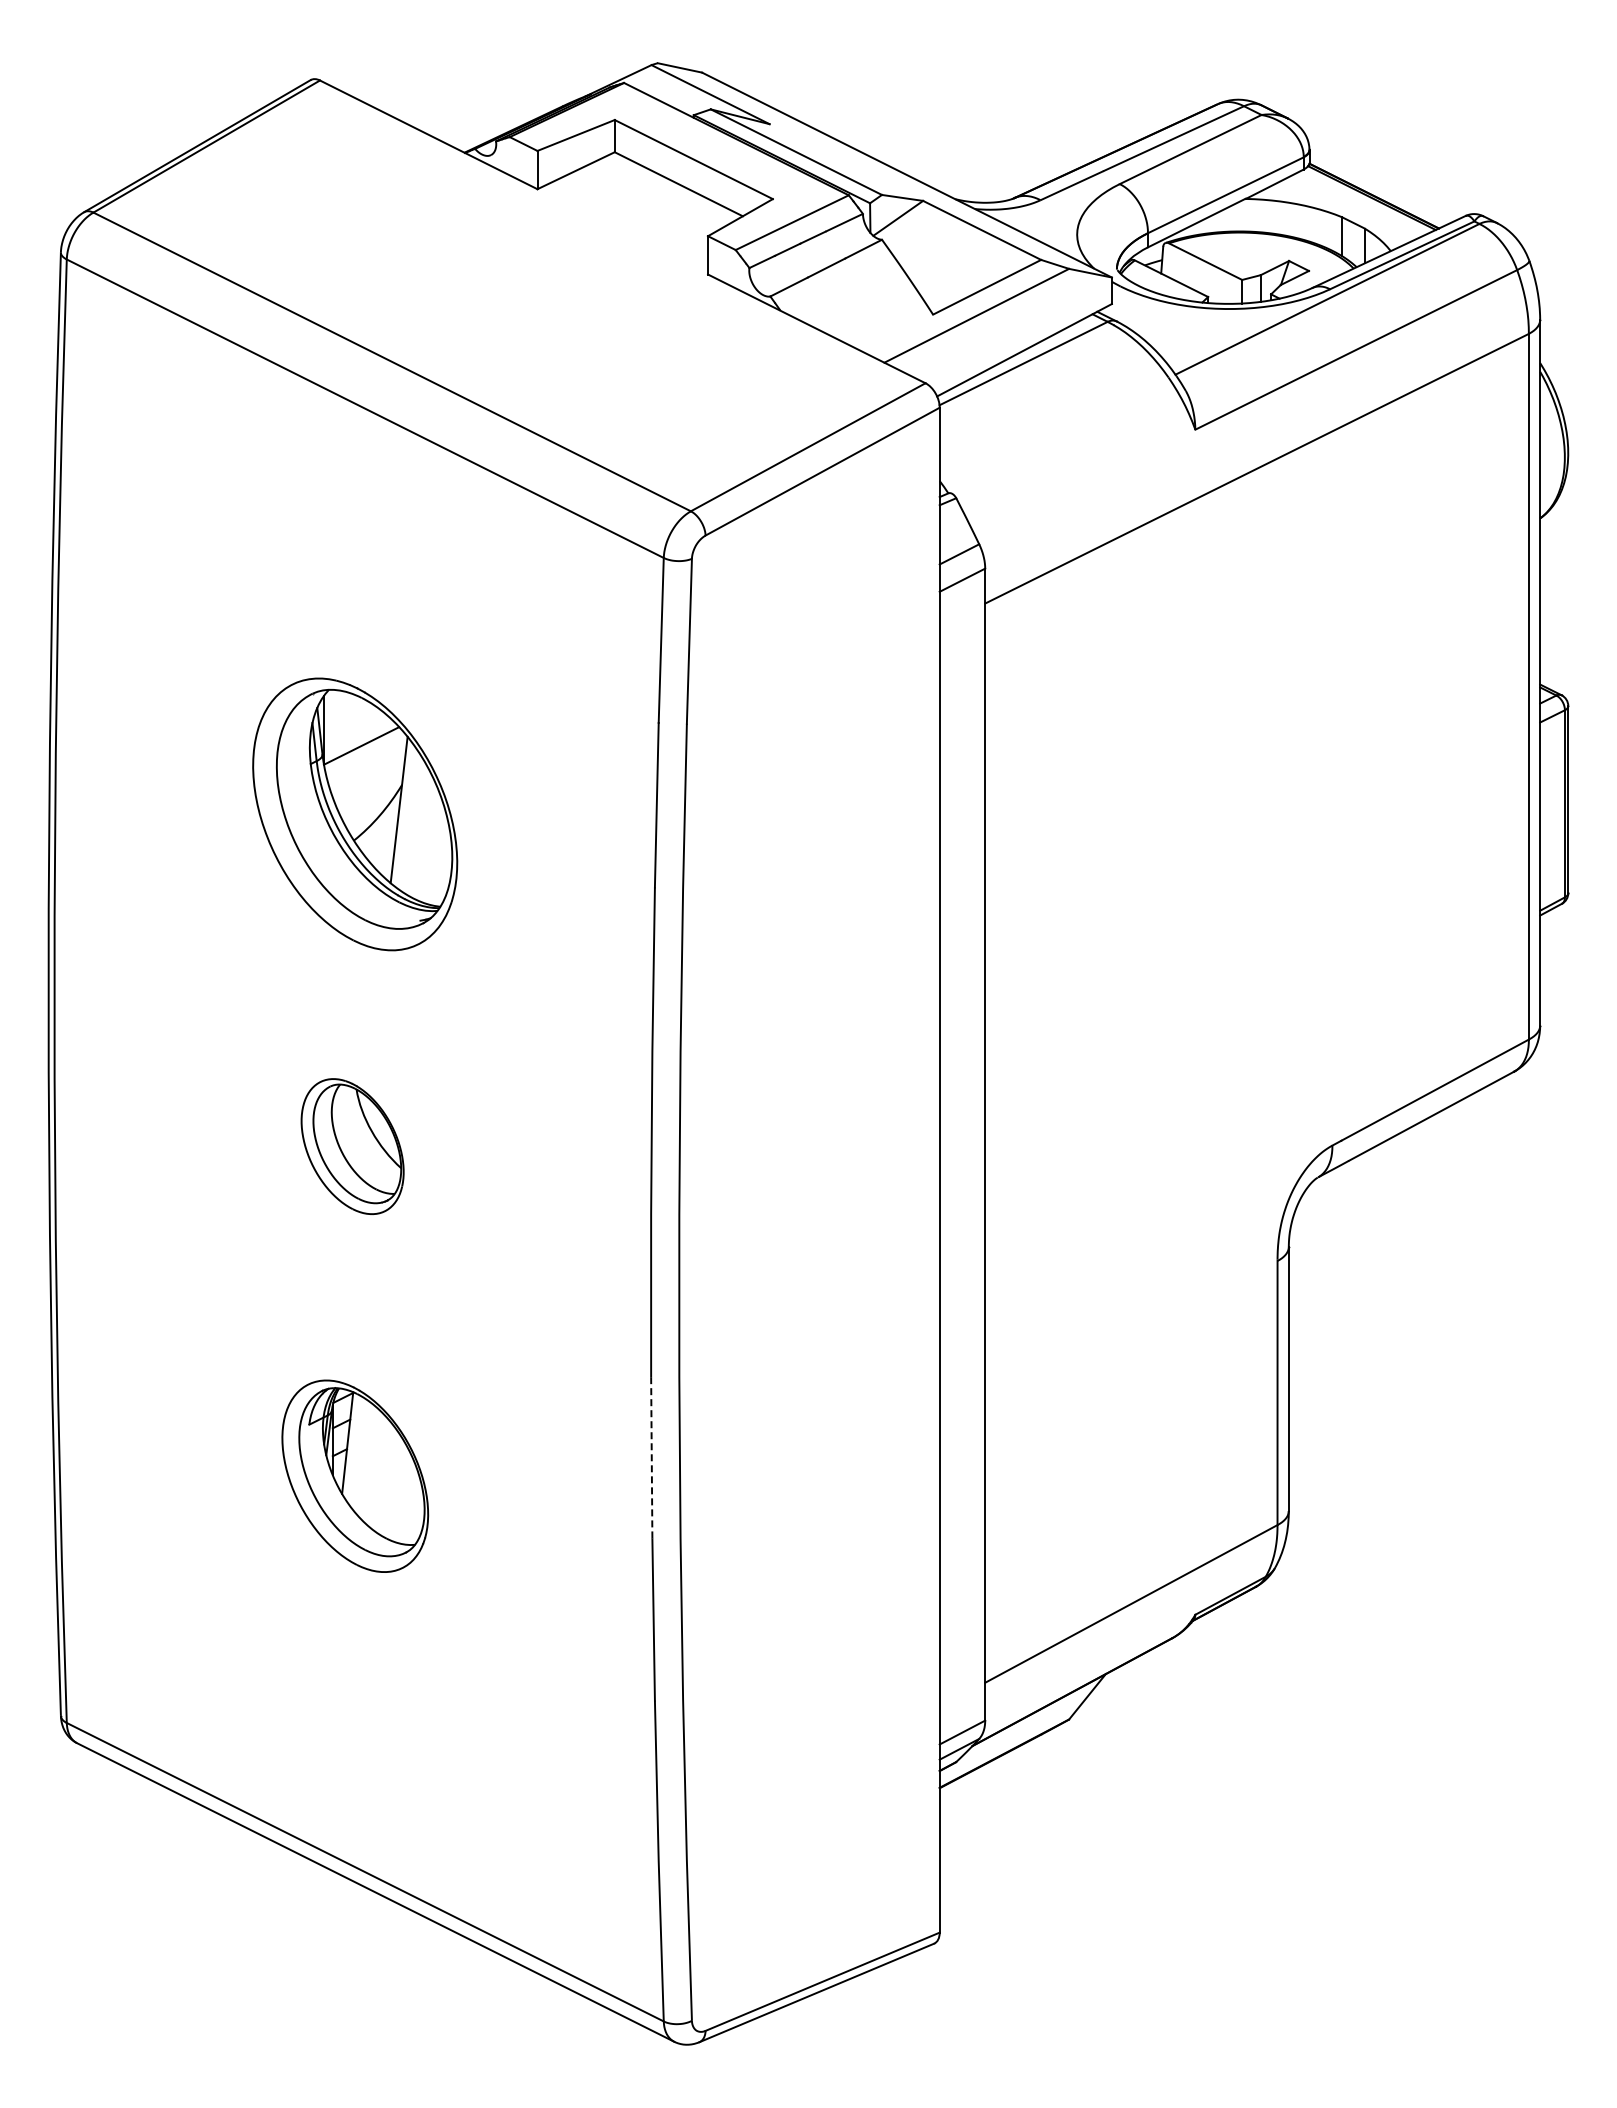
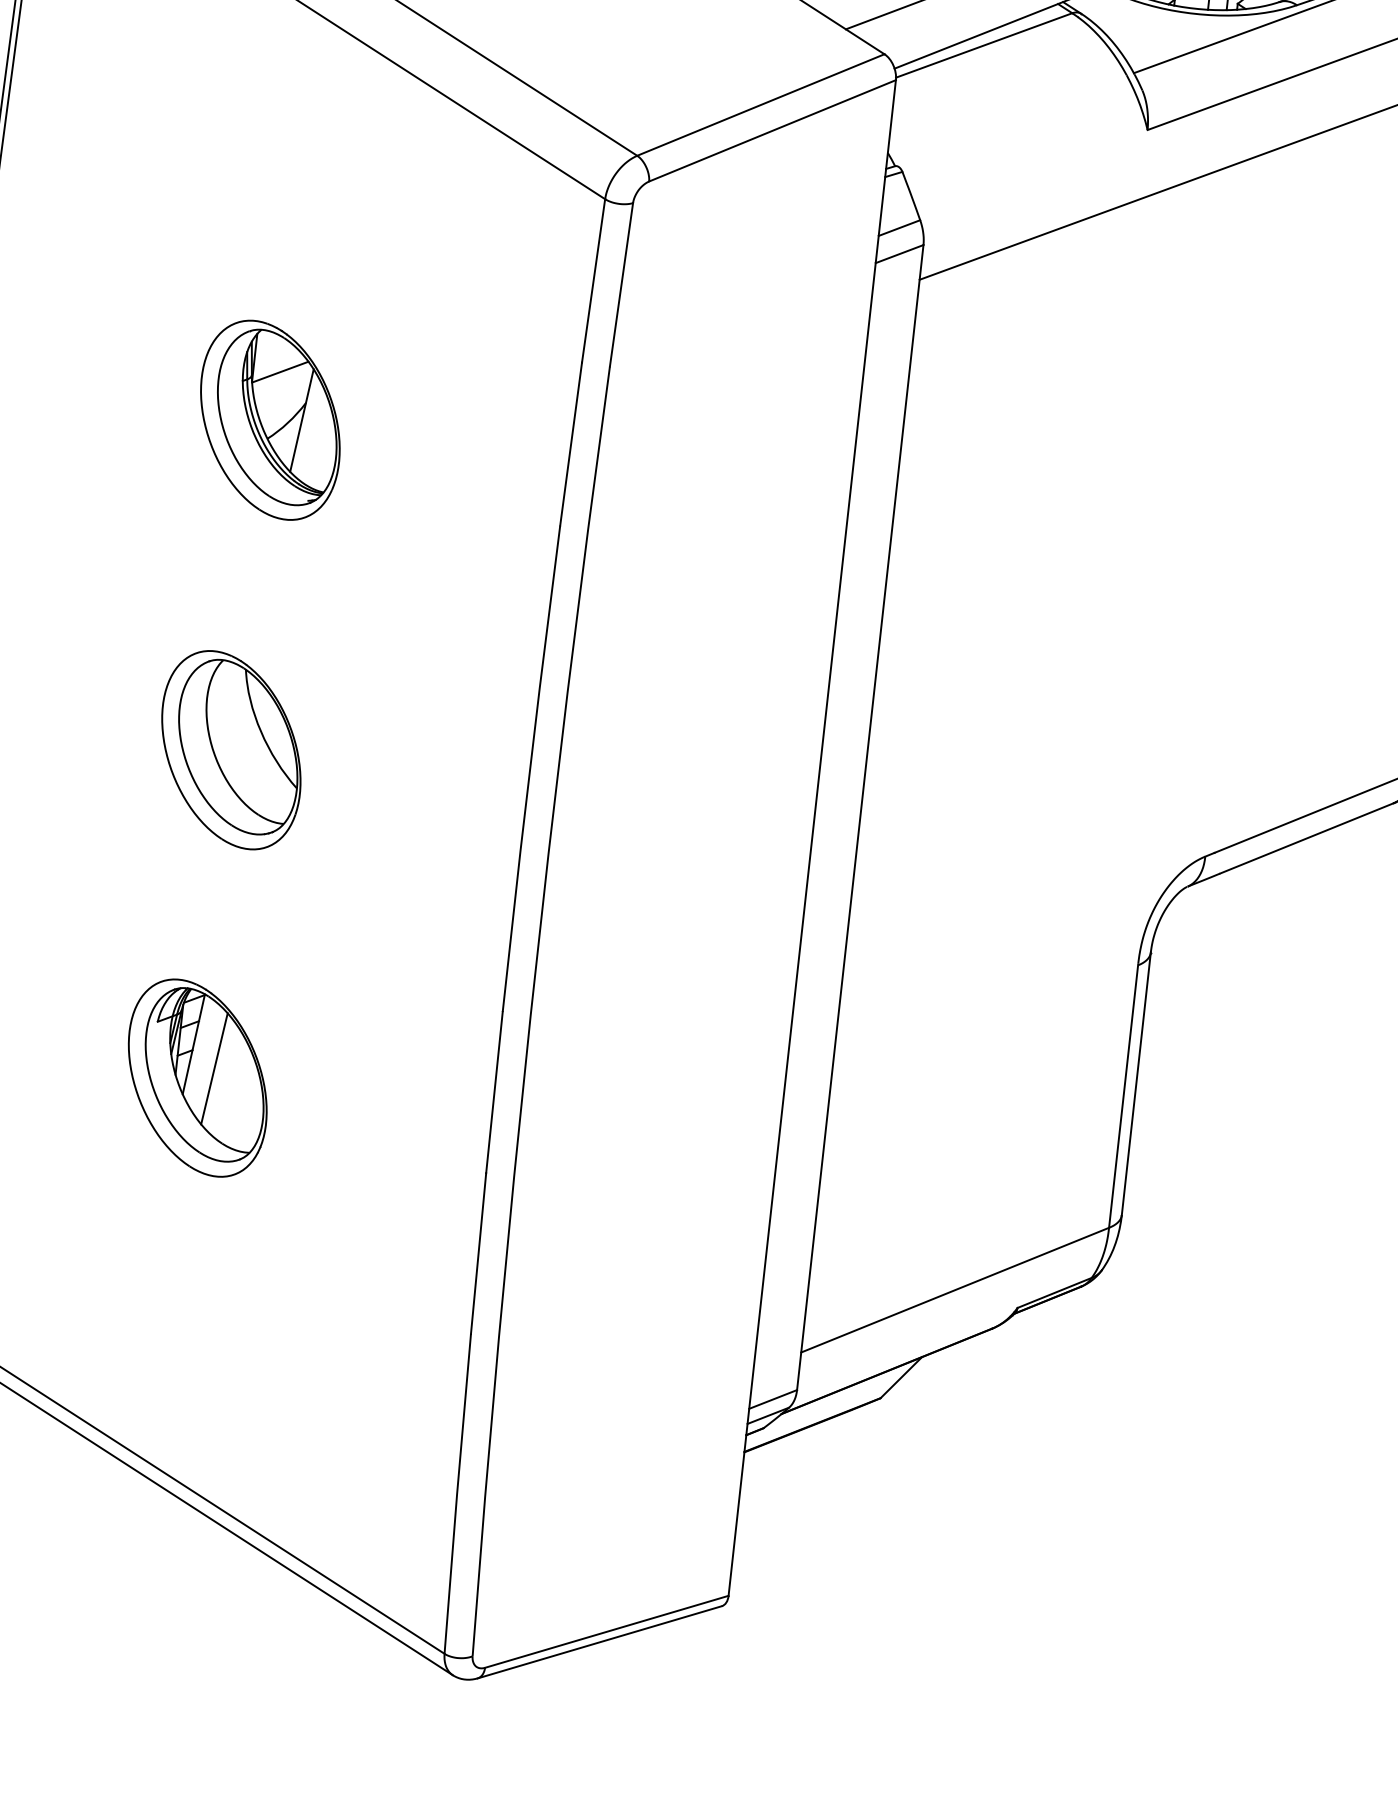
part: (355, 814) -> (270, 420), size x0.71
part: (352, 1146) -> (231, 750), size x1.43
line: (651, 1458) -> (494, 1092), dashed -> solid
line: (370, 1464) -> (214, 1068), added

